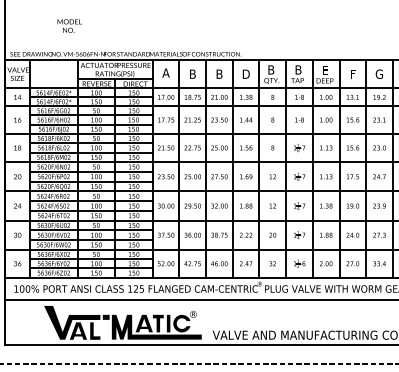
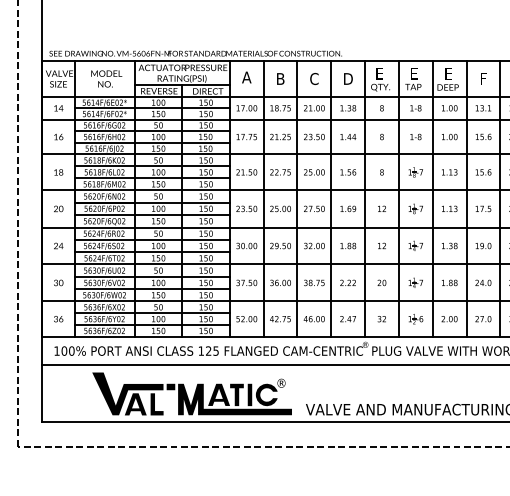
text: (69, 25) -> (106, 78), moved
text: (270, 69) -> (379, 73), B -> E
text: (298, 69) -> (414, 73), B -> E
text: (219, 73) -> (314, 78), B -> C

